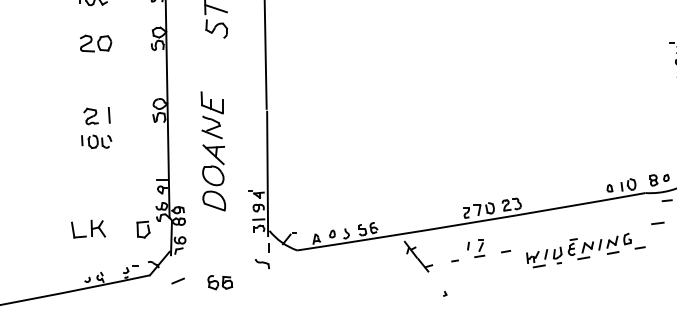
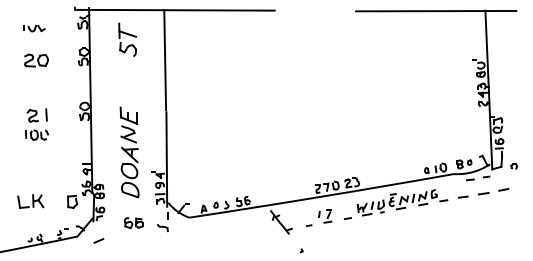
part: (213, 151) -> (129, 152), moved
part: (585, 250) -> (402, 202), moved
part: (219, 283) -> (133, 223), moved

